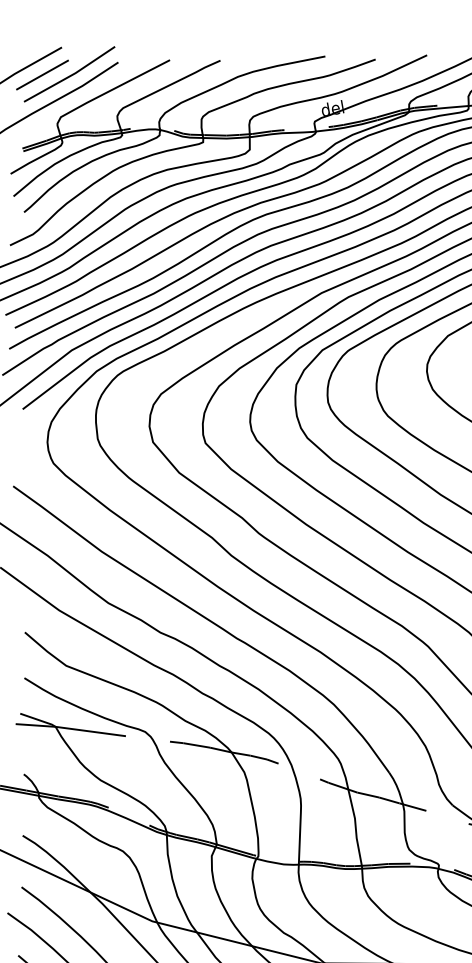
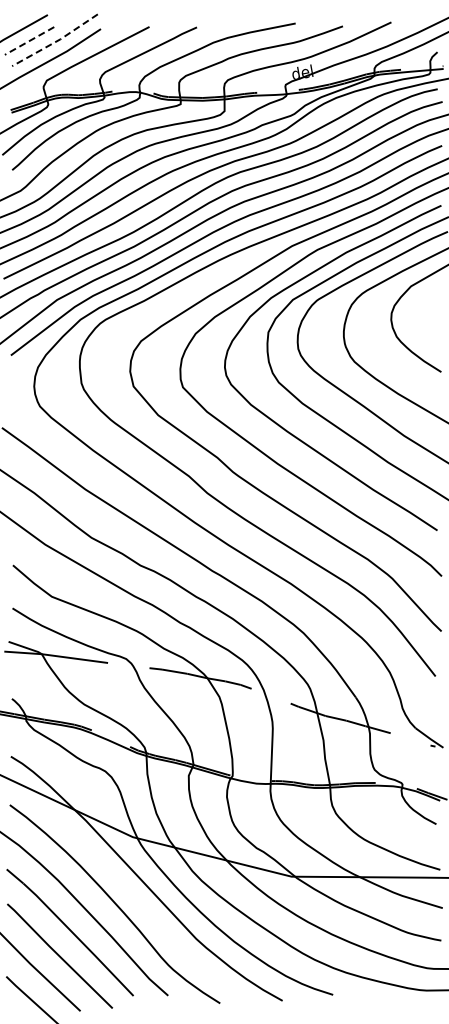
line: (42, 75) -> (29, 41), solid -> dashed
line: (71, 75) -> (56, 41), solid -> dashed

